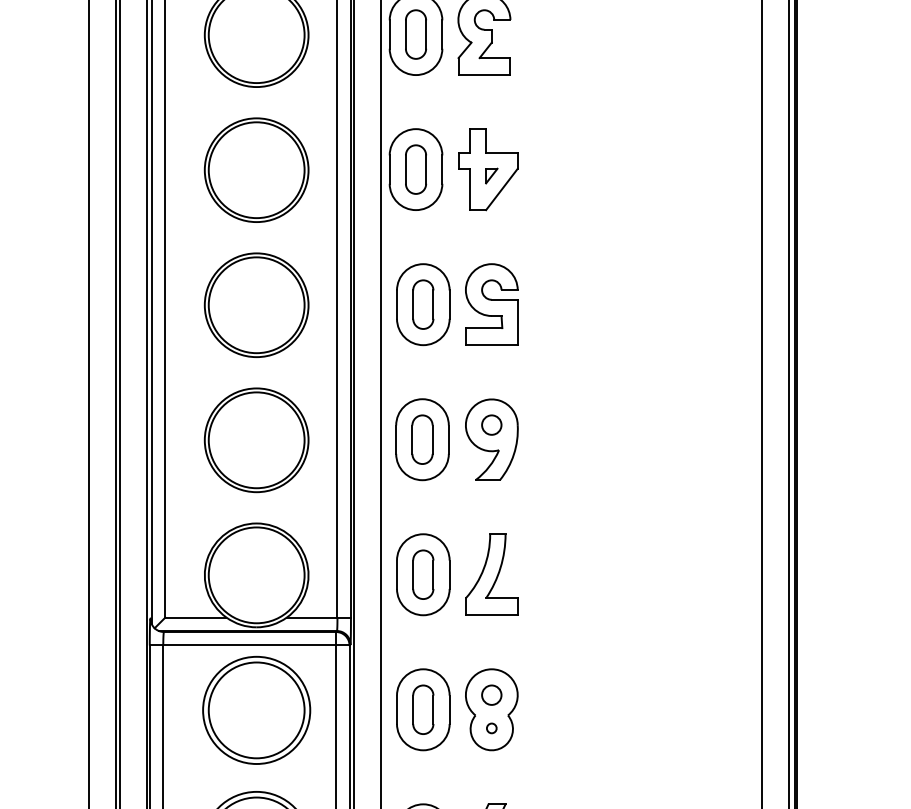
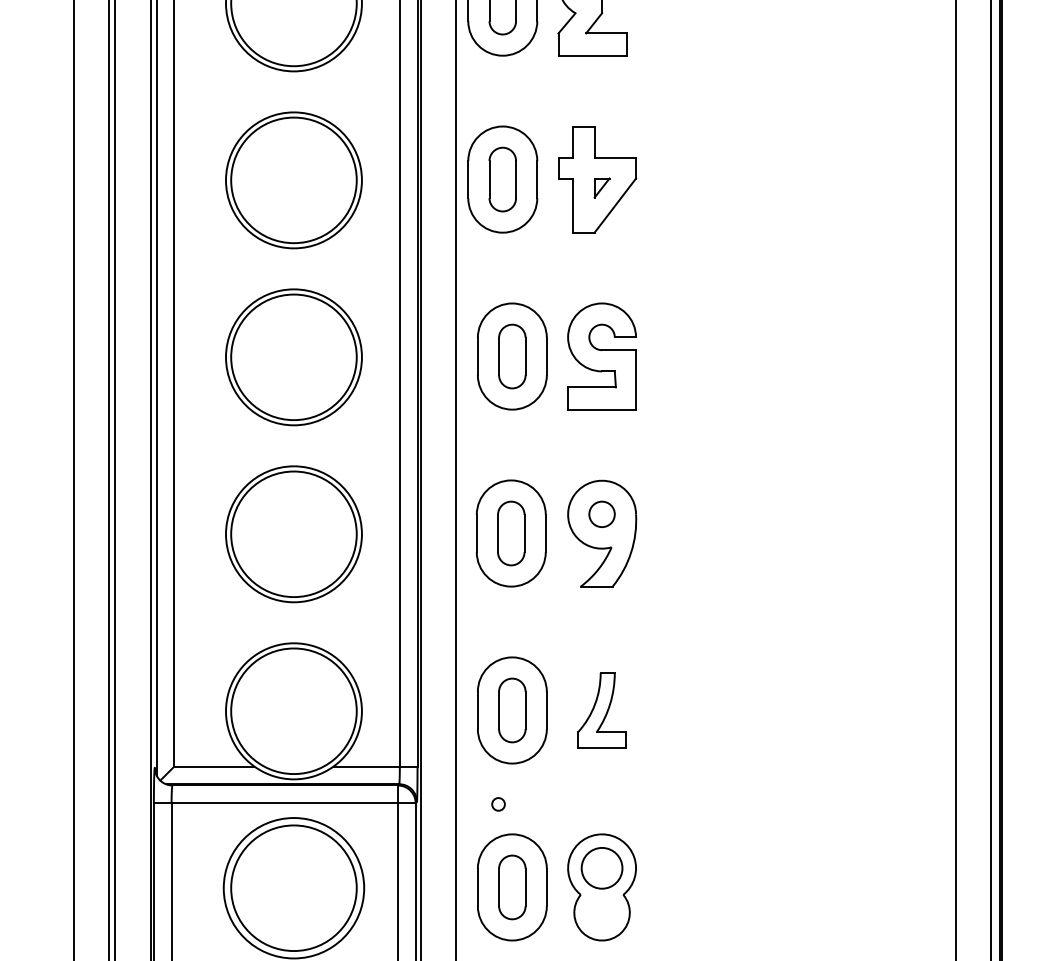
part: (491, 574) -> (601, 710), size x0.7
circle: (491, 694) -> (601, 867), size x1.6
circle: (491, 728) -> (498, 804), moved

